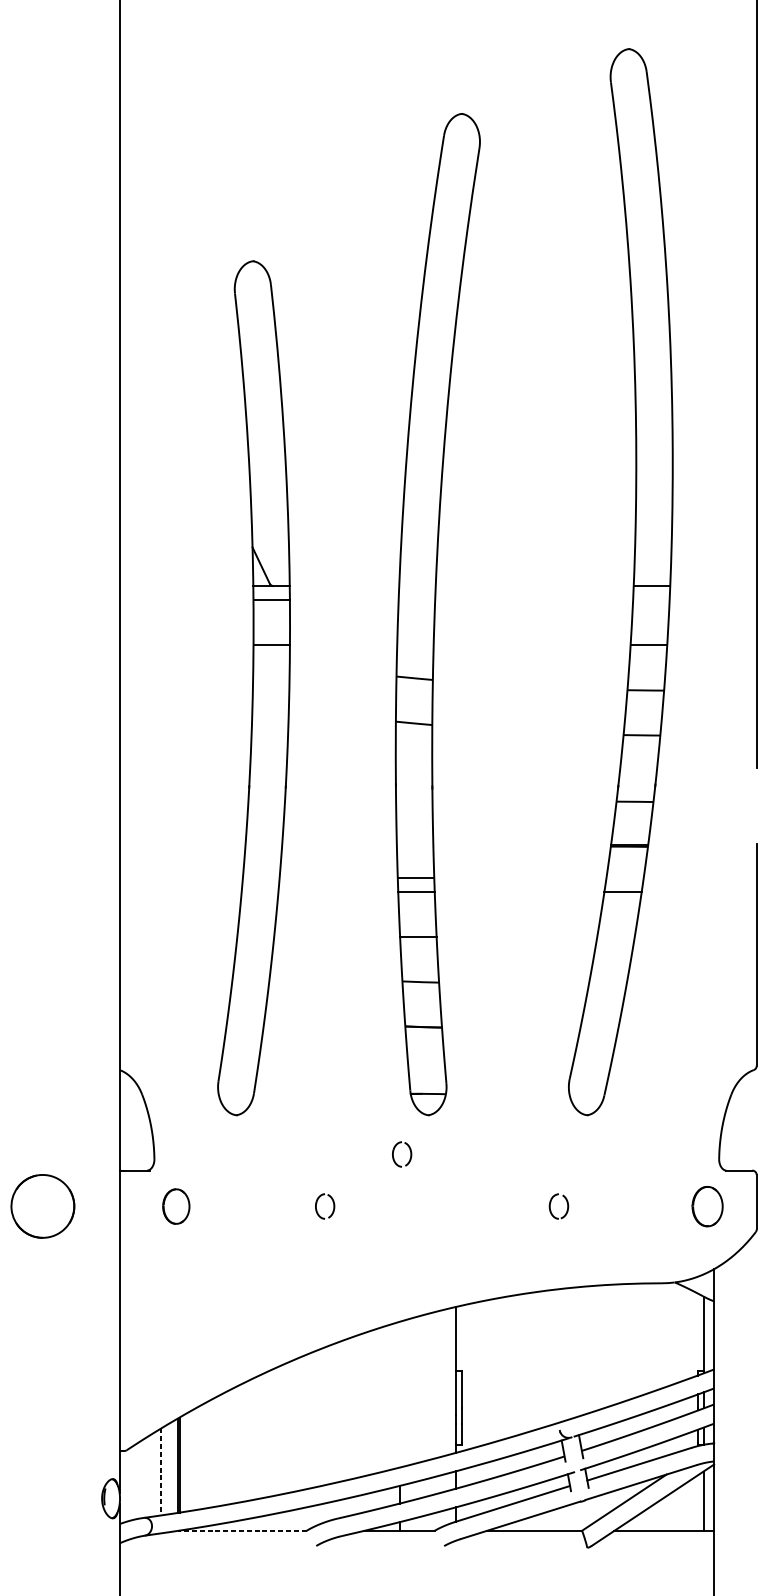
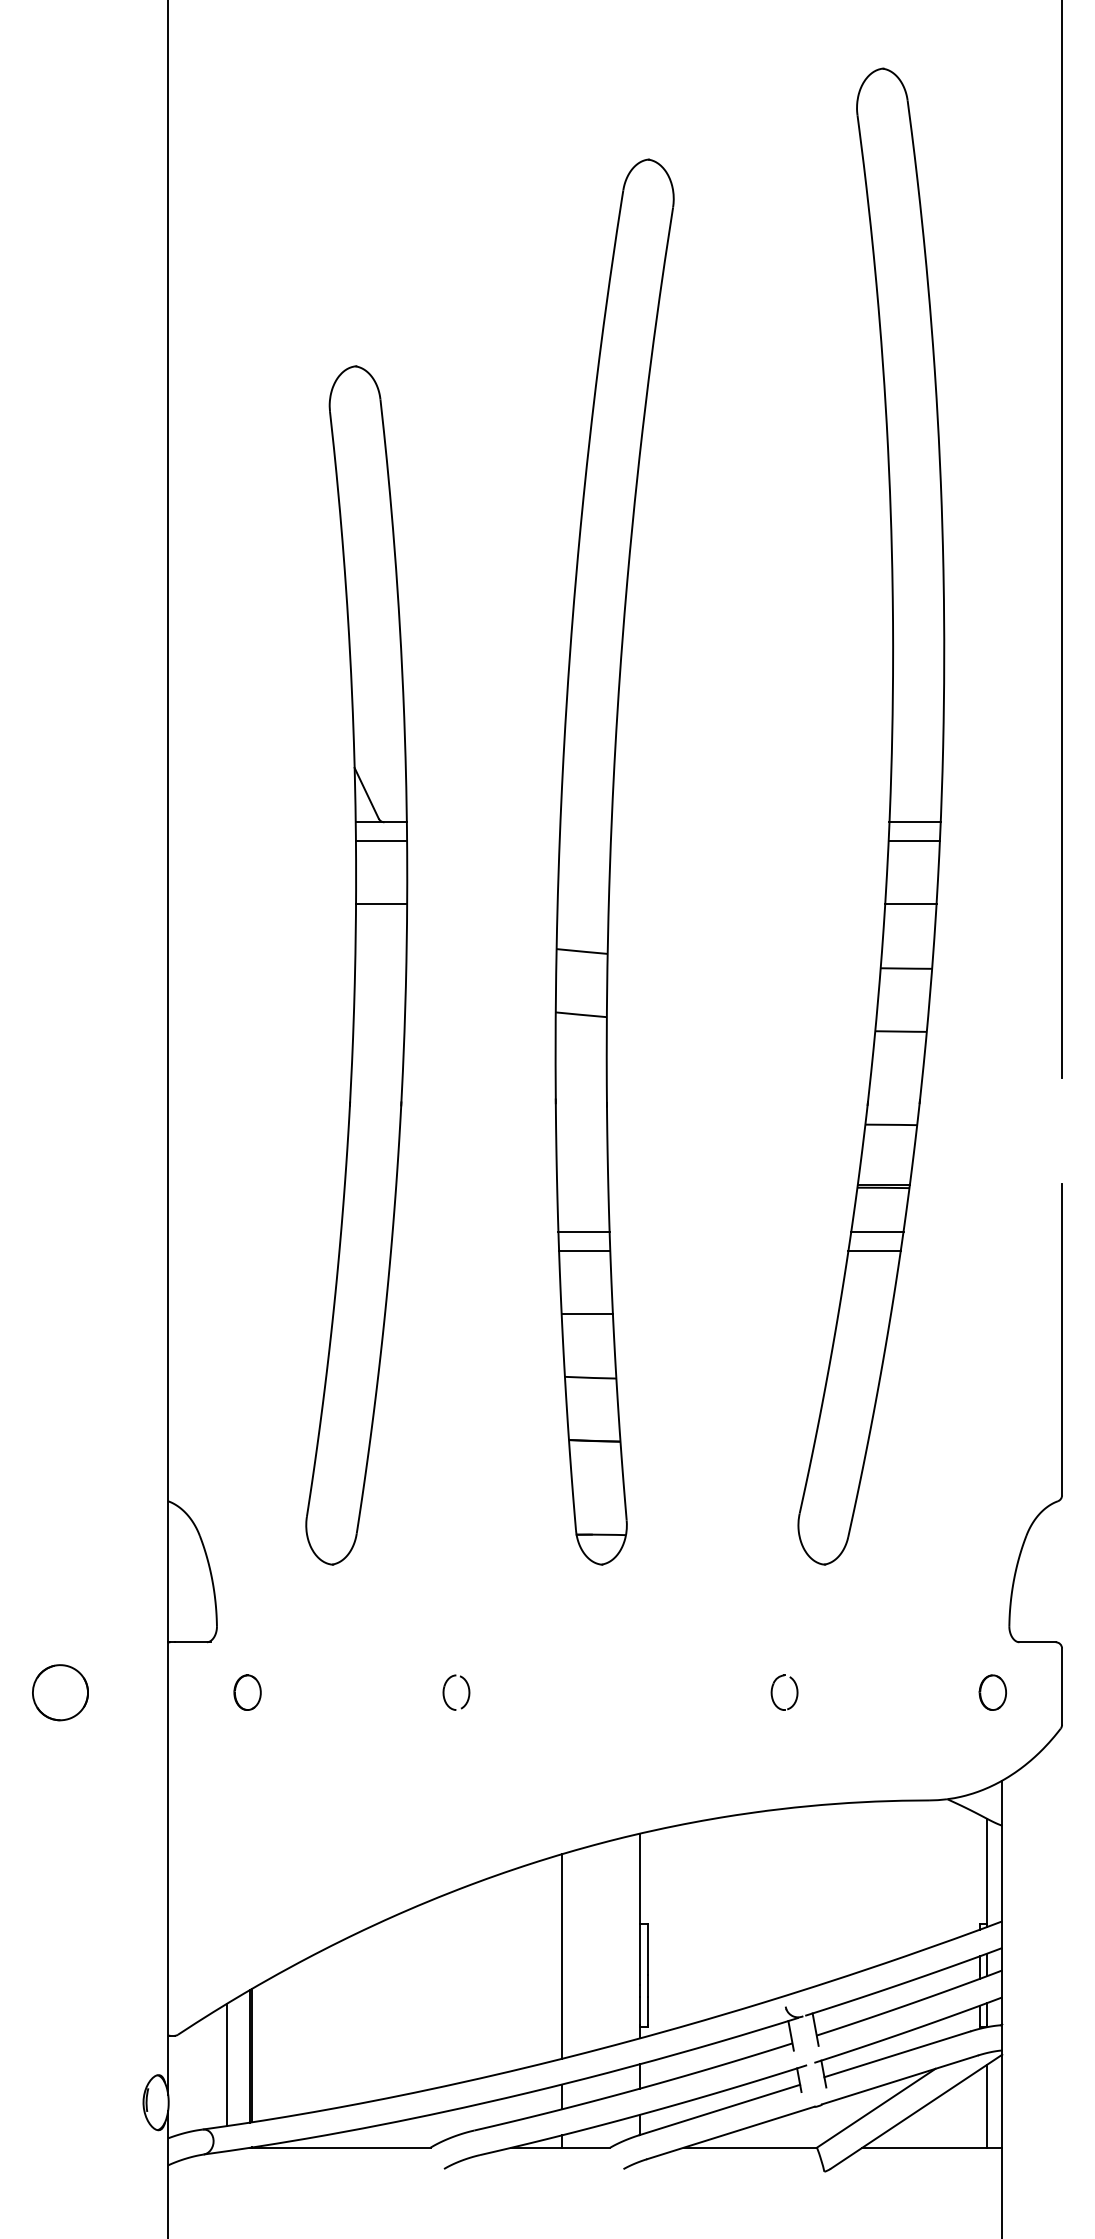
line: (650, 599) -> (913, 841), added
line: (625, 878) -> (877, 1232), added
part: (393, 1154) -> (552, 1619), removed
part: (42, 1206) -> (60, 1692), size x0.62
part: (176, 1206) -> (247, 1692), size x0.71
part: (707, 1206) -> (992, 1692), size x0.62
line: (399, 1394) -> (561, 1956), added
line: (161, 1472) -> (226, 2065), dashed -> solid
line: (241, 1530) -> (339, 2147), dashed -> solid

